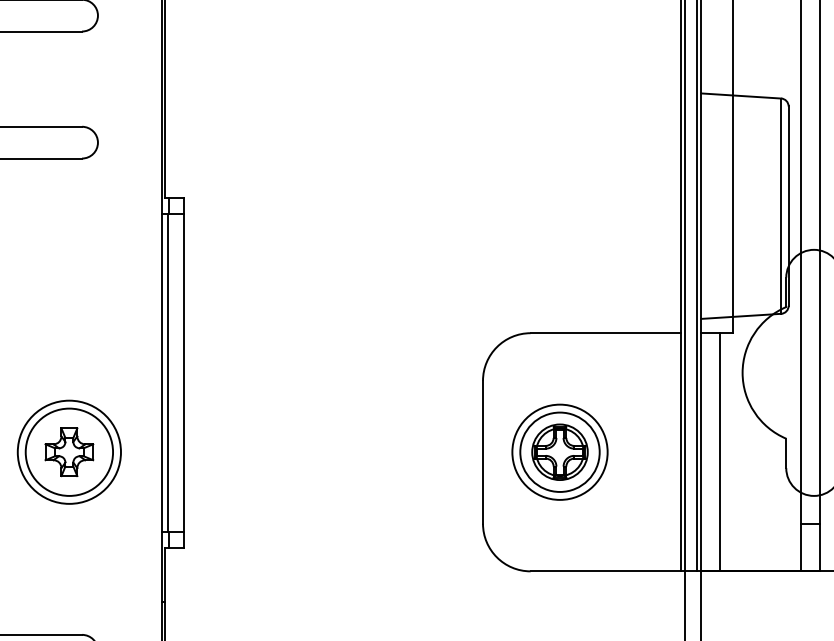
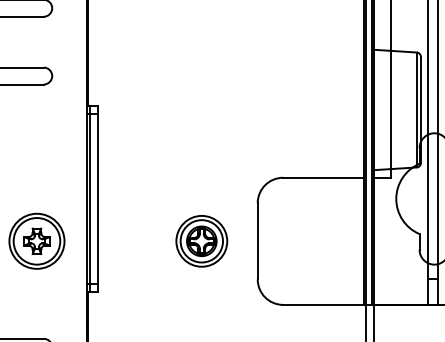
line: (720, 450) -> (384, 240), removed
part: (559, 452) -> (201, 241), moved

